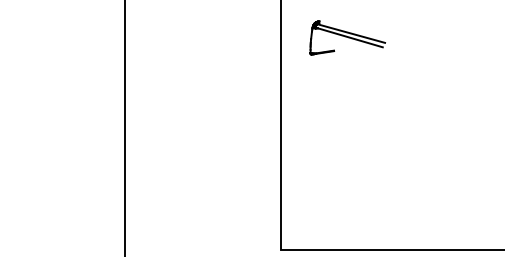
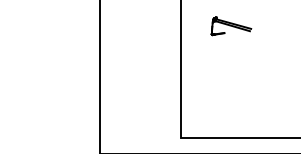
part: (347, 38) -> (231, 26), moved

